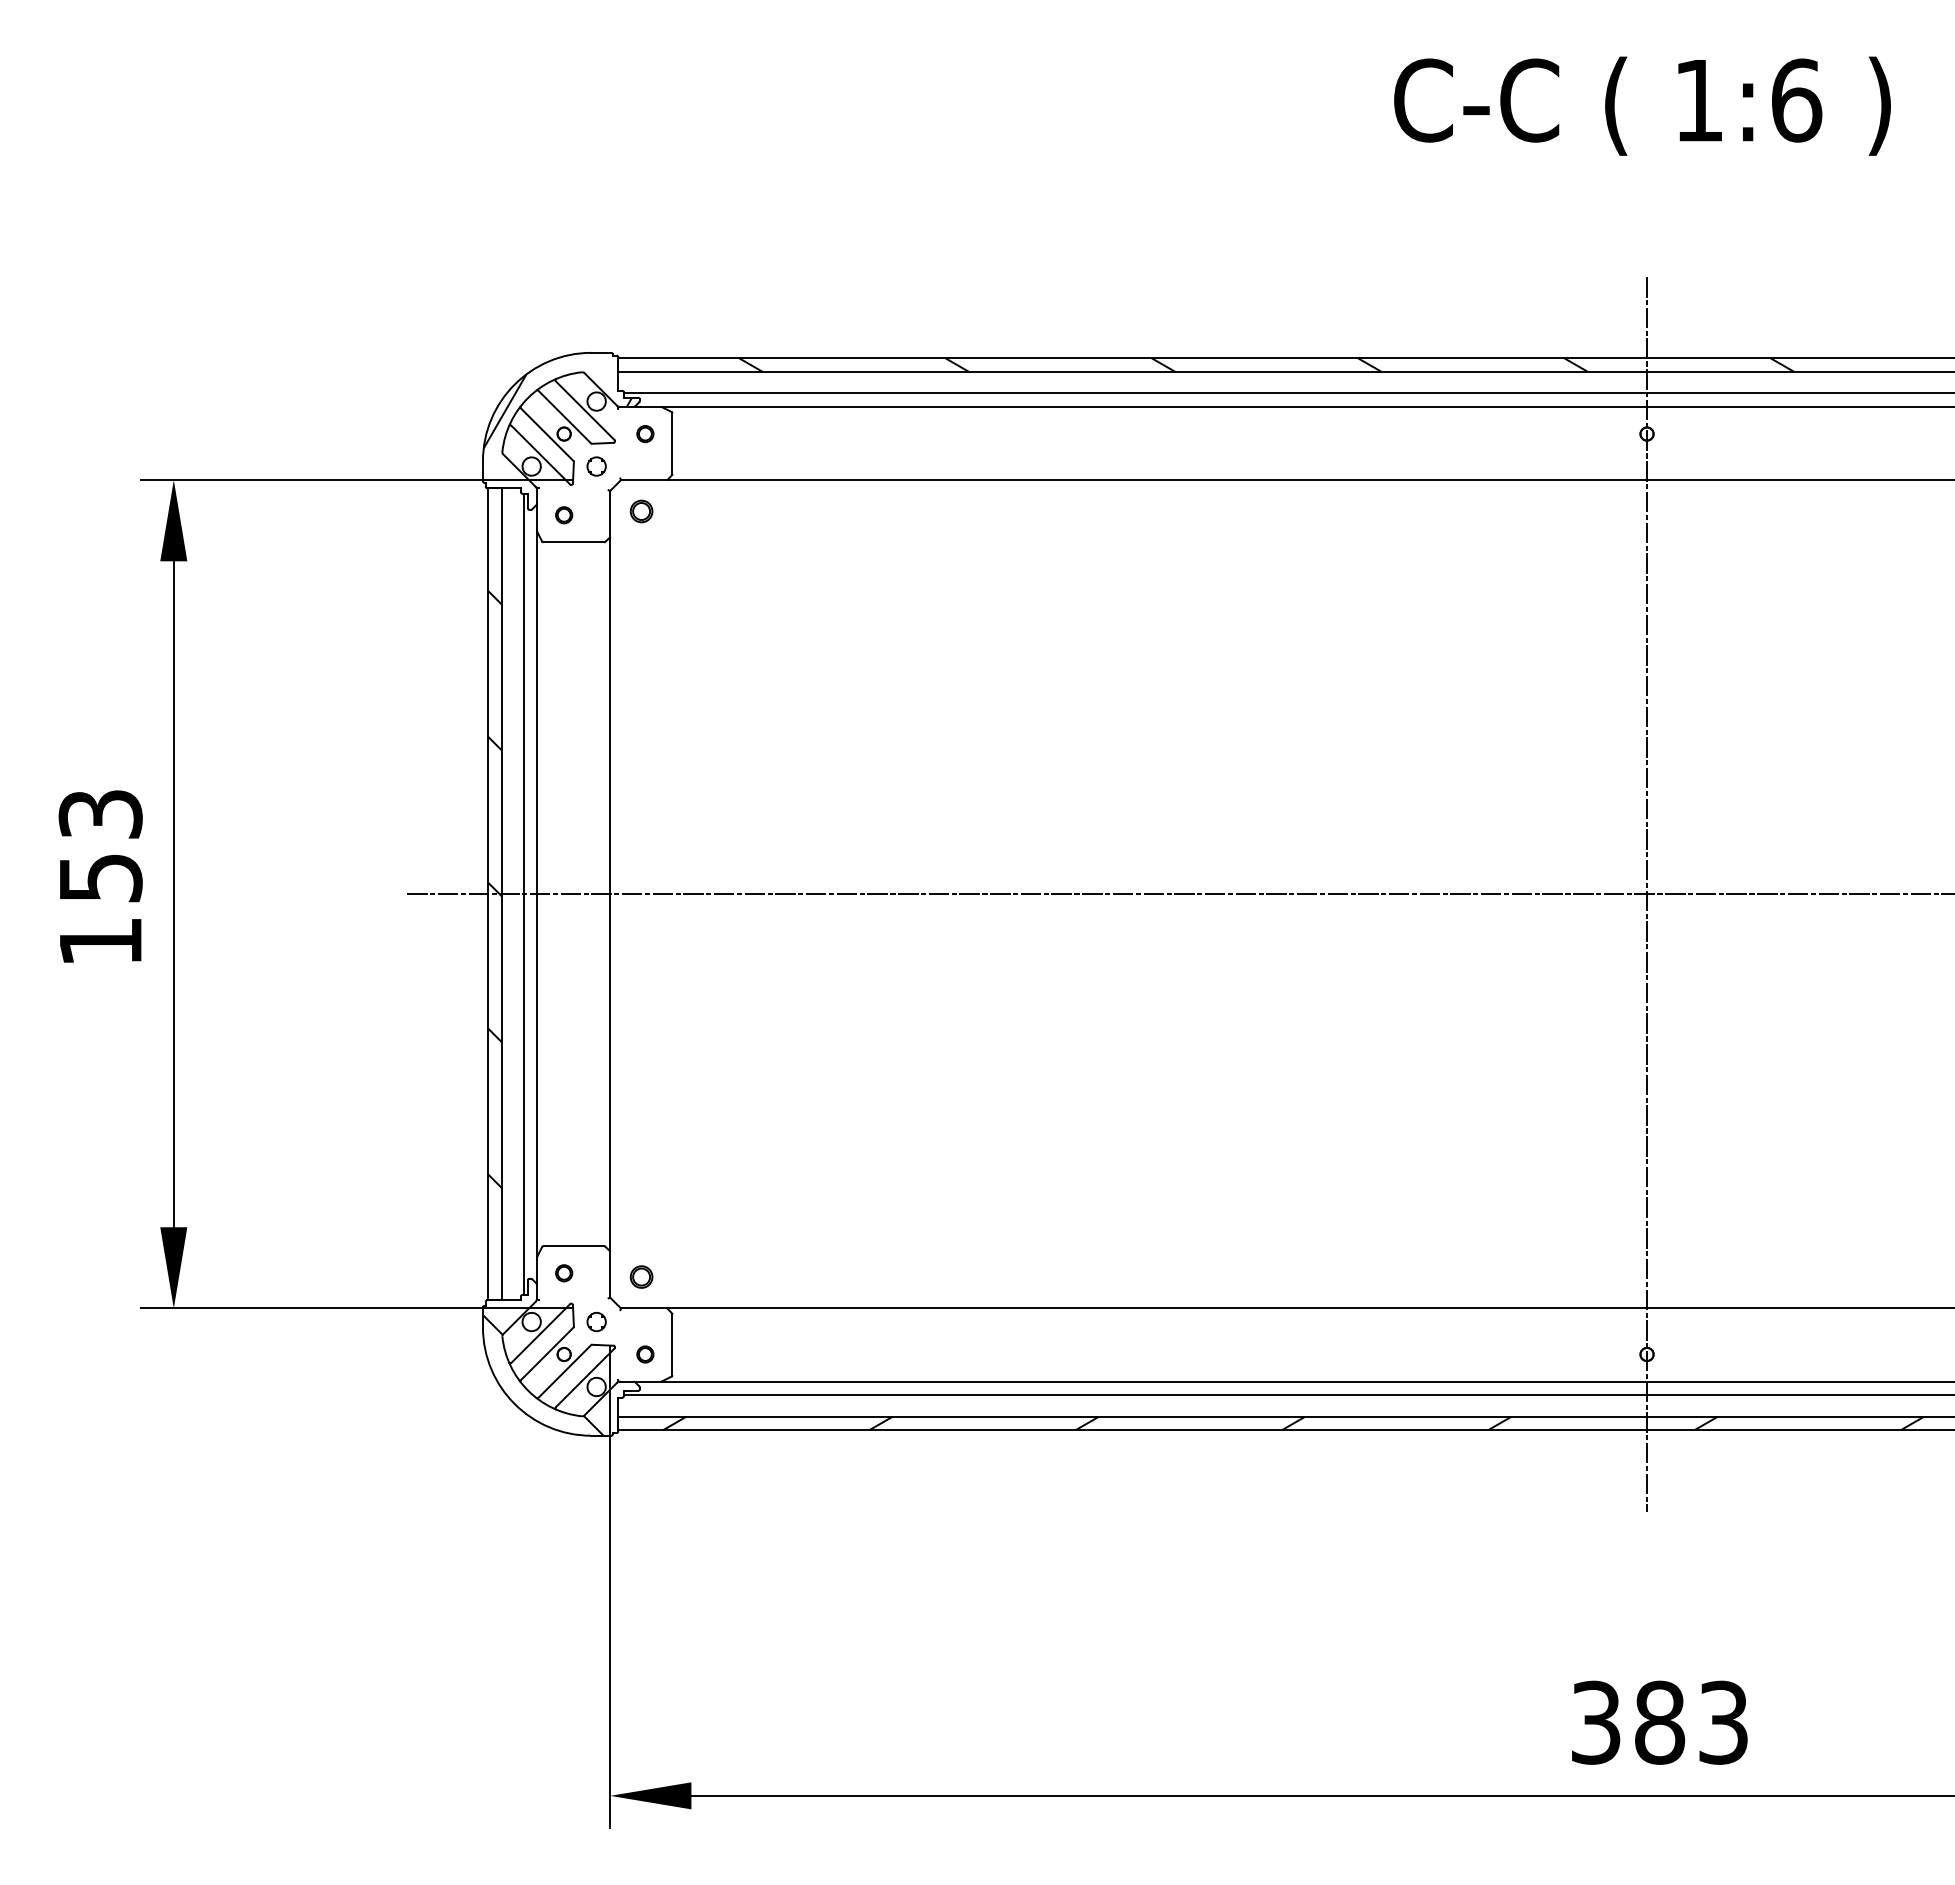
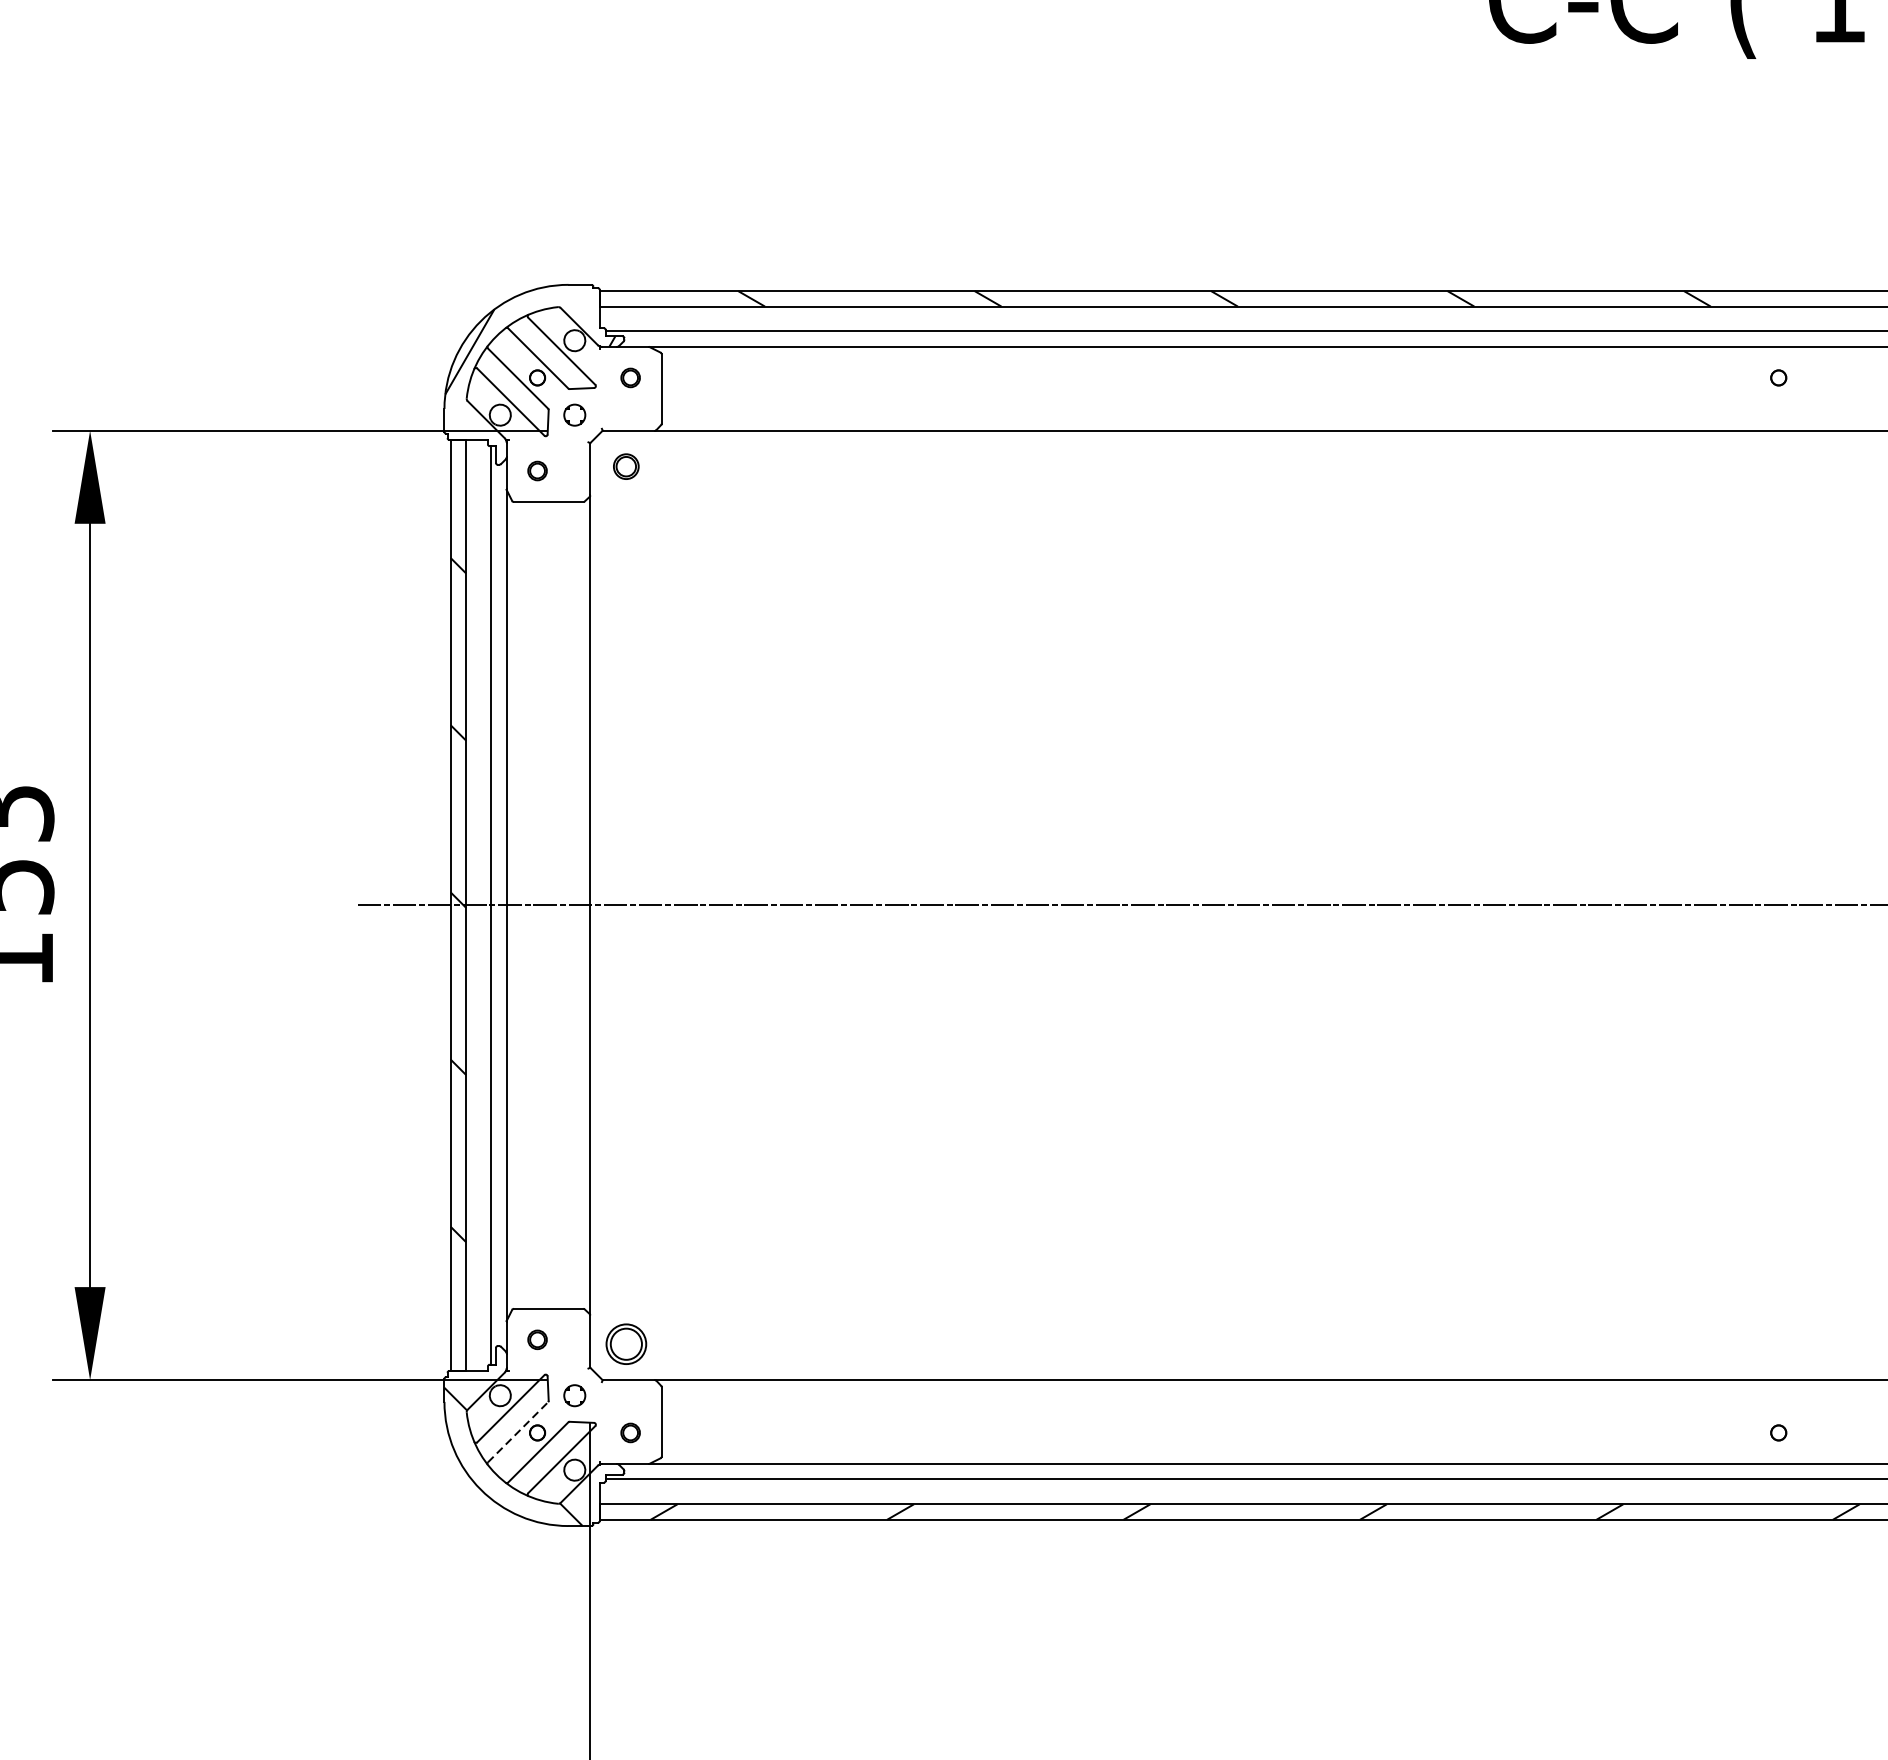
line: (1647, 894) -> (1779, 905), removed
part: (641, 1276) -> (626, 1343), size x1.6
line: (547, 1353) -> (518, 1431), solid -> dashed

